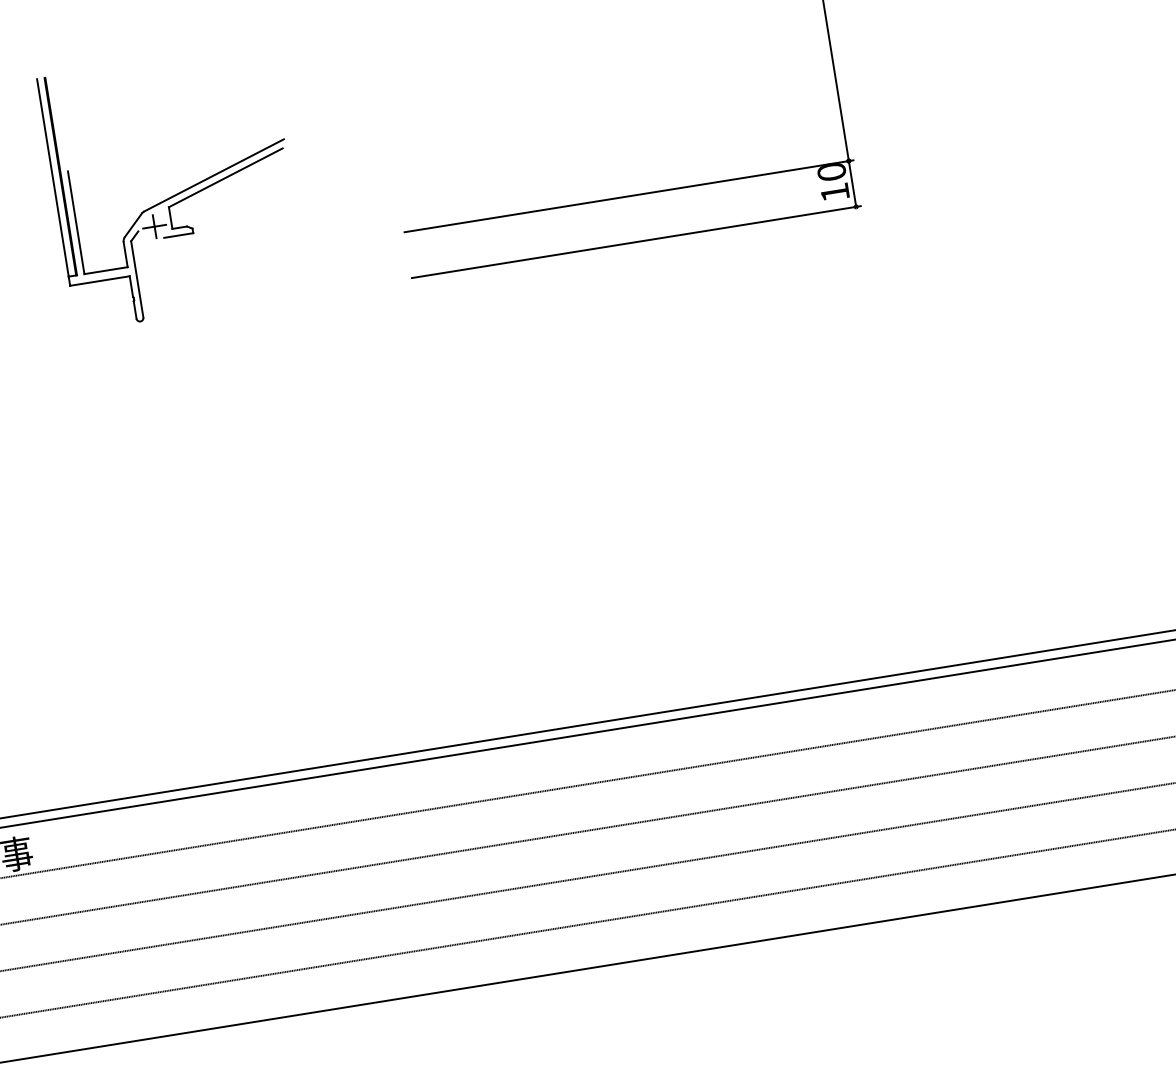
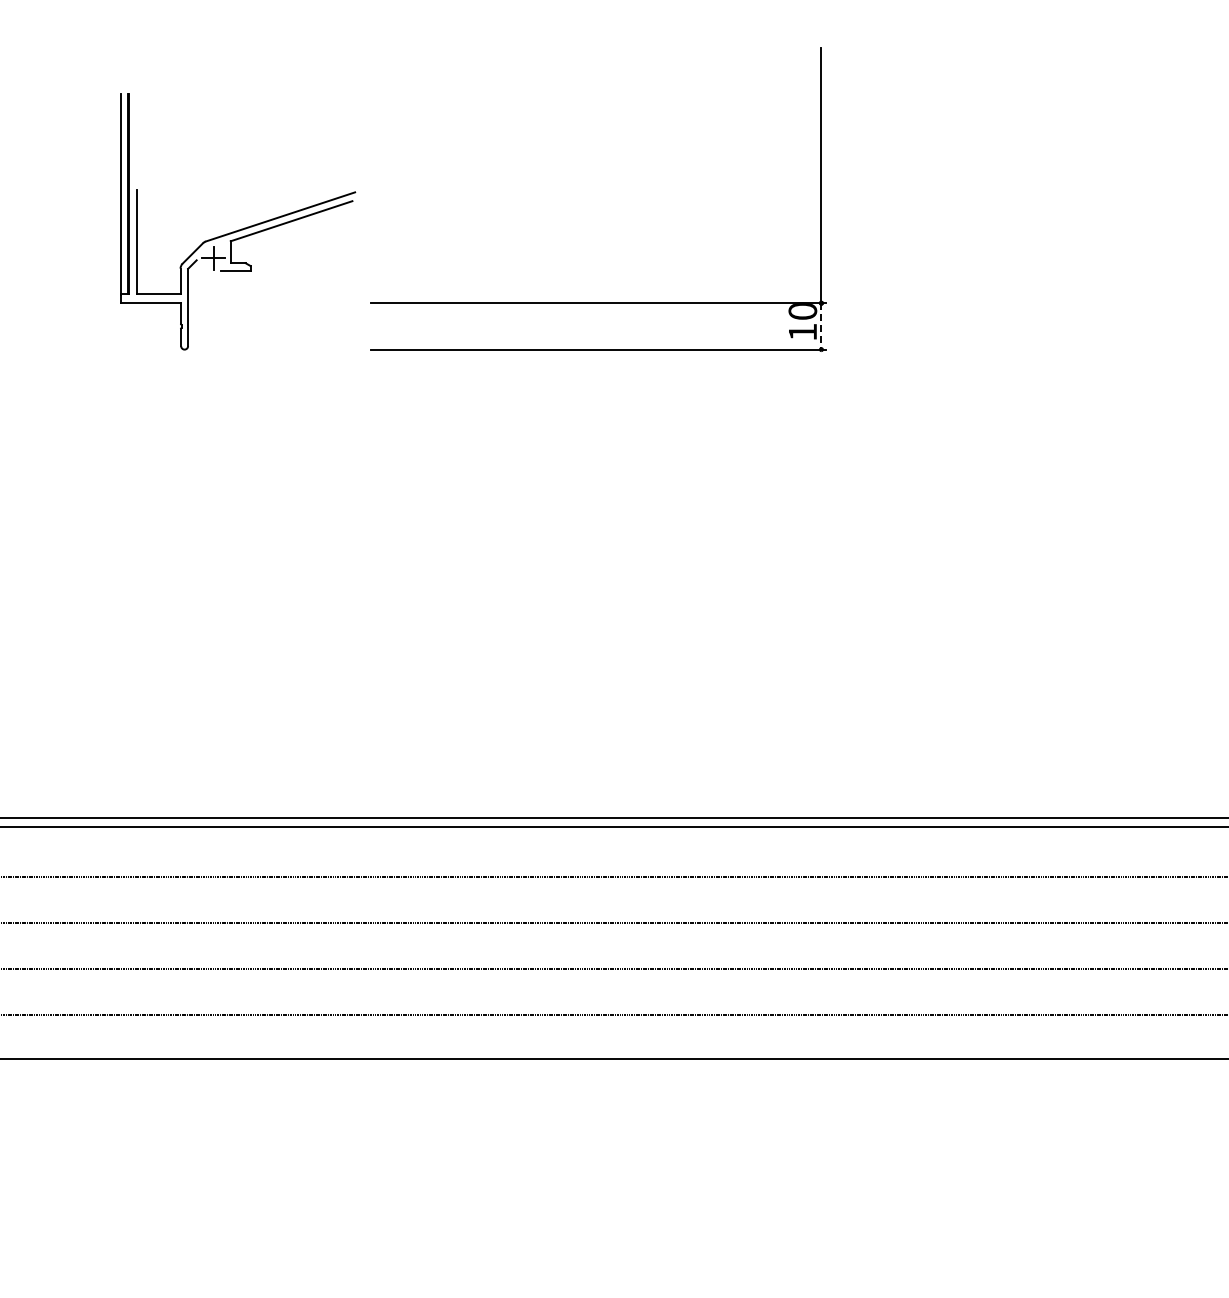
line: (852, 184) -> (821, 326), solid -> dashed
part: (177, 192) -> (241, 228), moved

